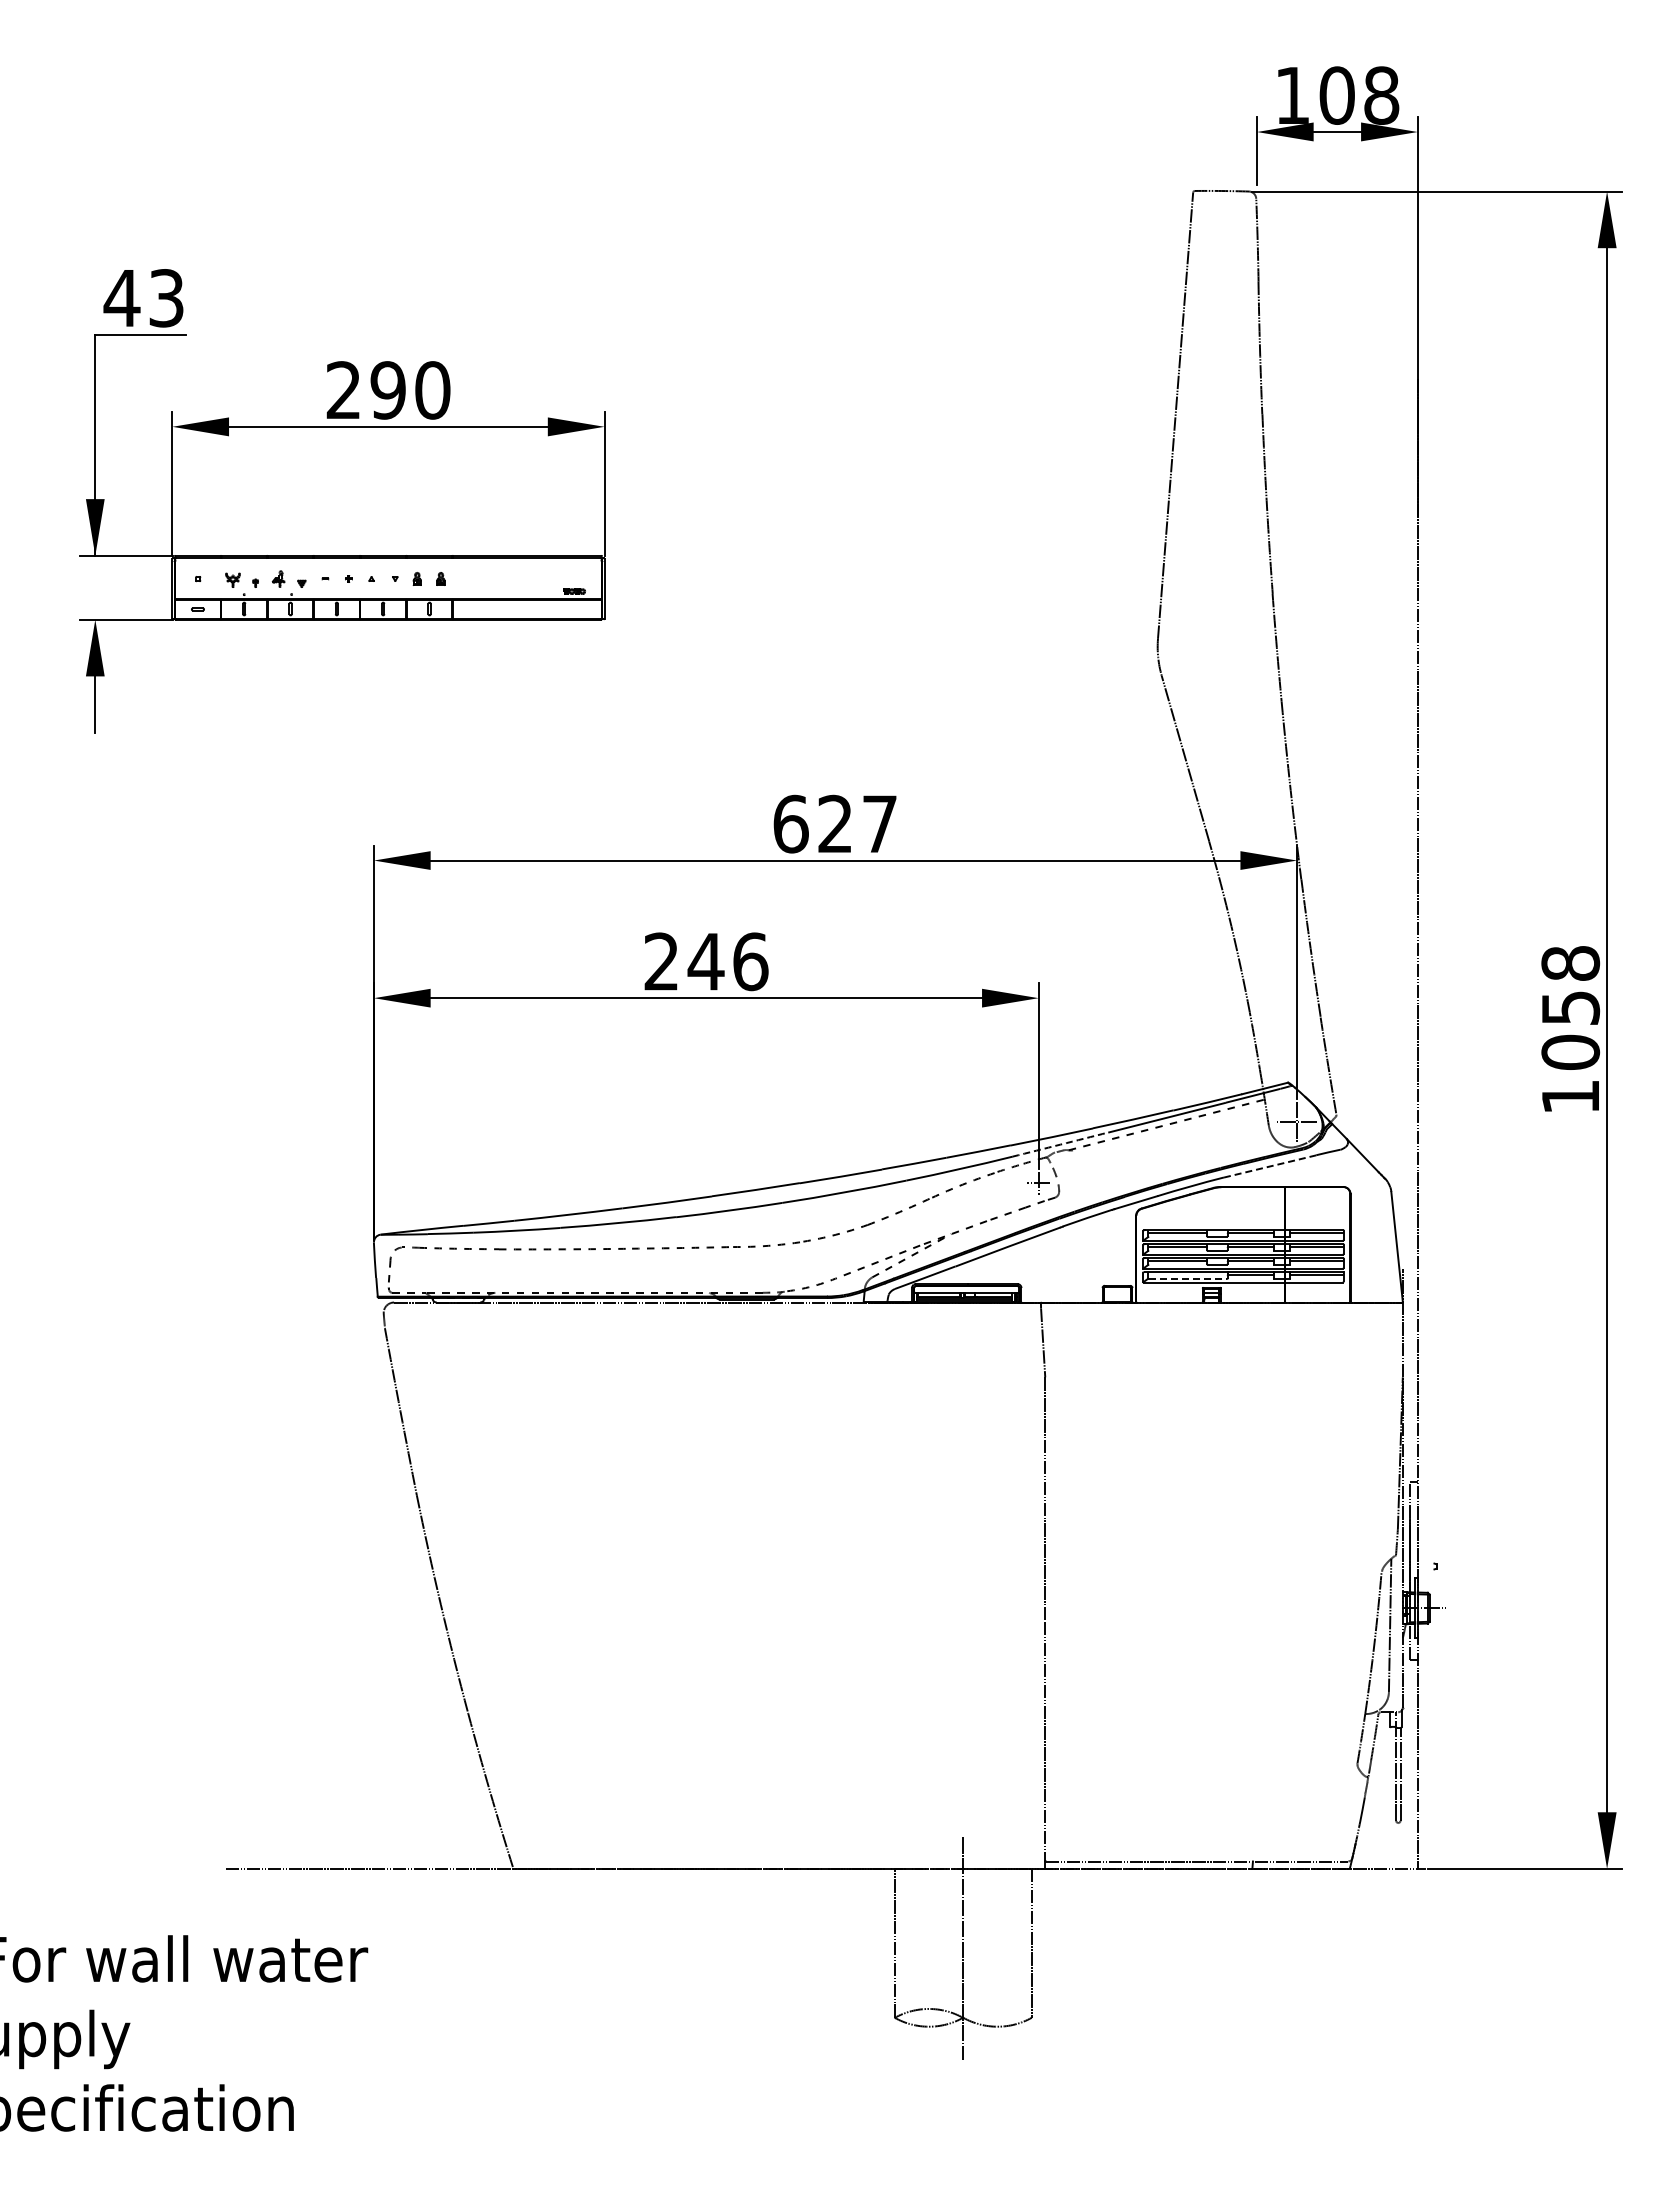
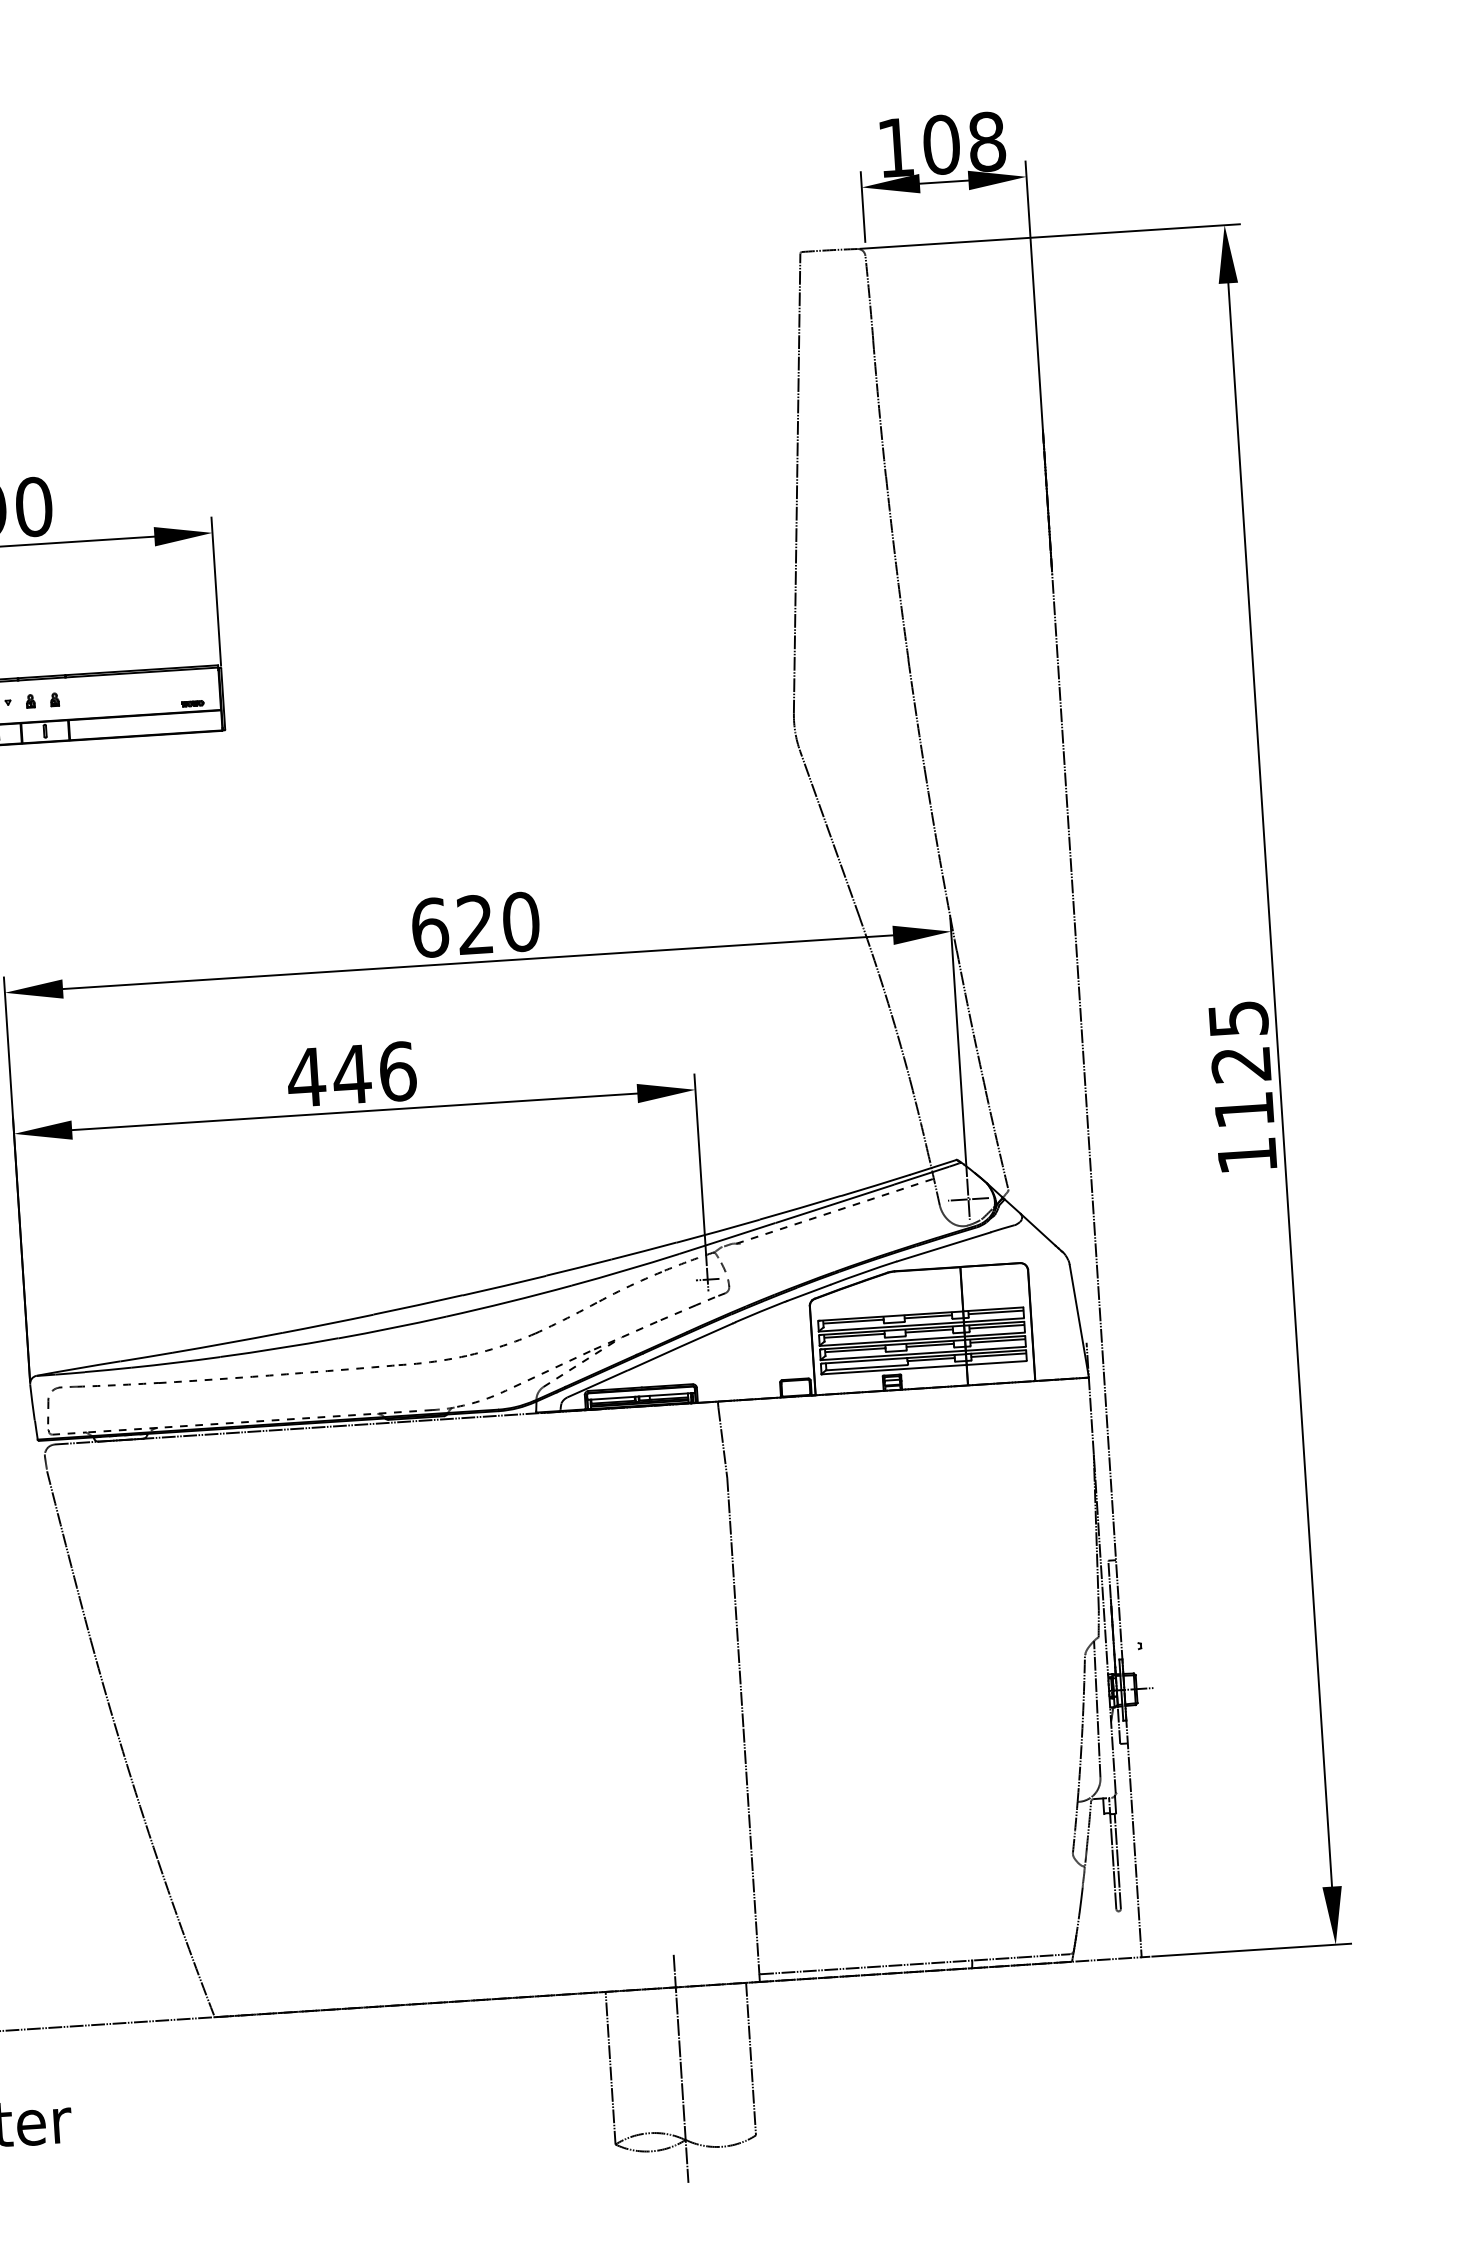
text: (879, 823) -> (520, 921), 627 -> 620
text: (661, 961) -> (306, 1077), 246 -> 446
text: (1570, 1007) -> (1241, 1064), 1058 -> 1125
arc: (1060, 1144) -> (727, 1238), dashed -> solid
line: (1269, 1166) -> (943, 1247), dashed -> solid
line: (1188, 1278) -> (867, 1367), dashed -> solid

